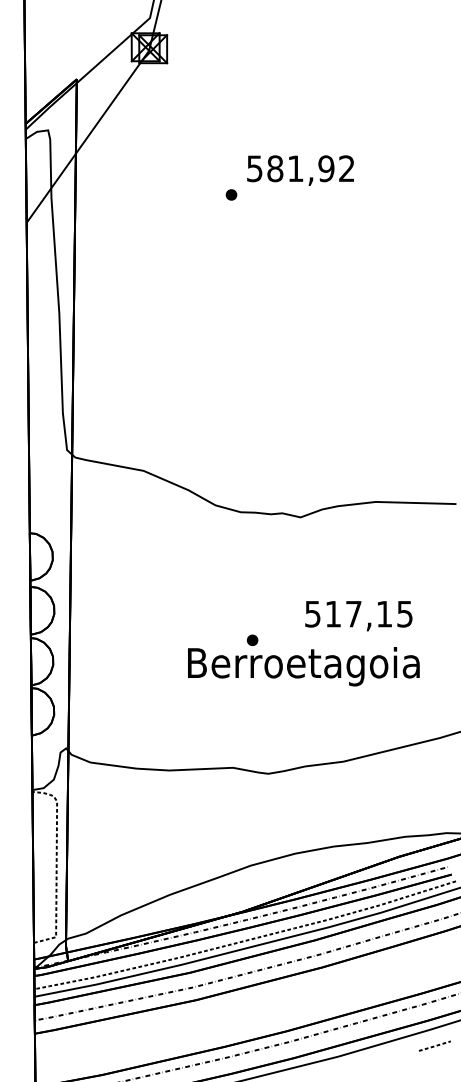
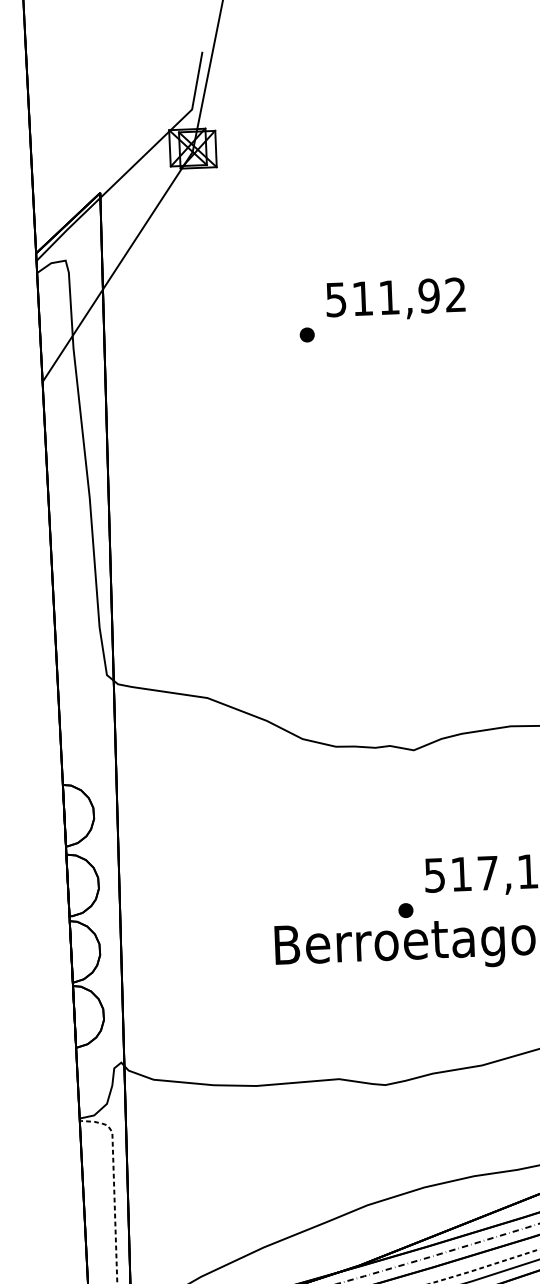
text: (275, 168) -> (363, 298), 581,92 -> 511,92
part: (252, 639) -> (405, 909), moved

